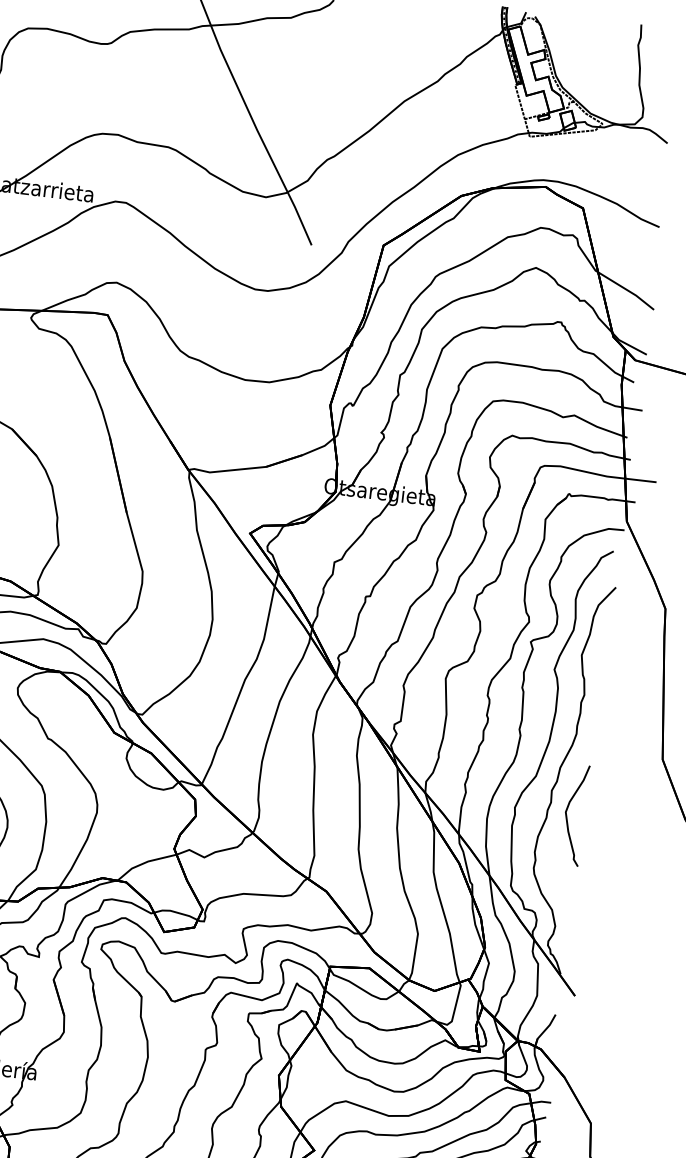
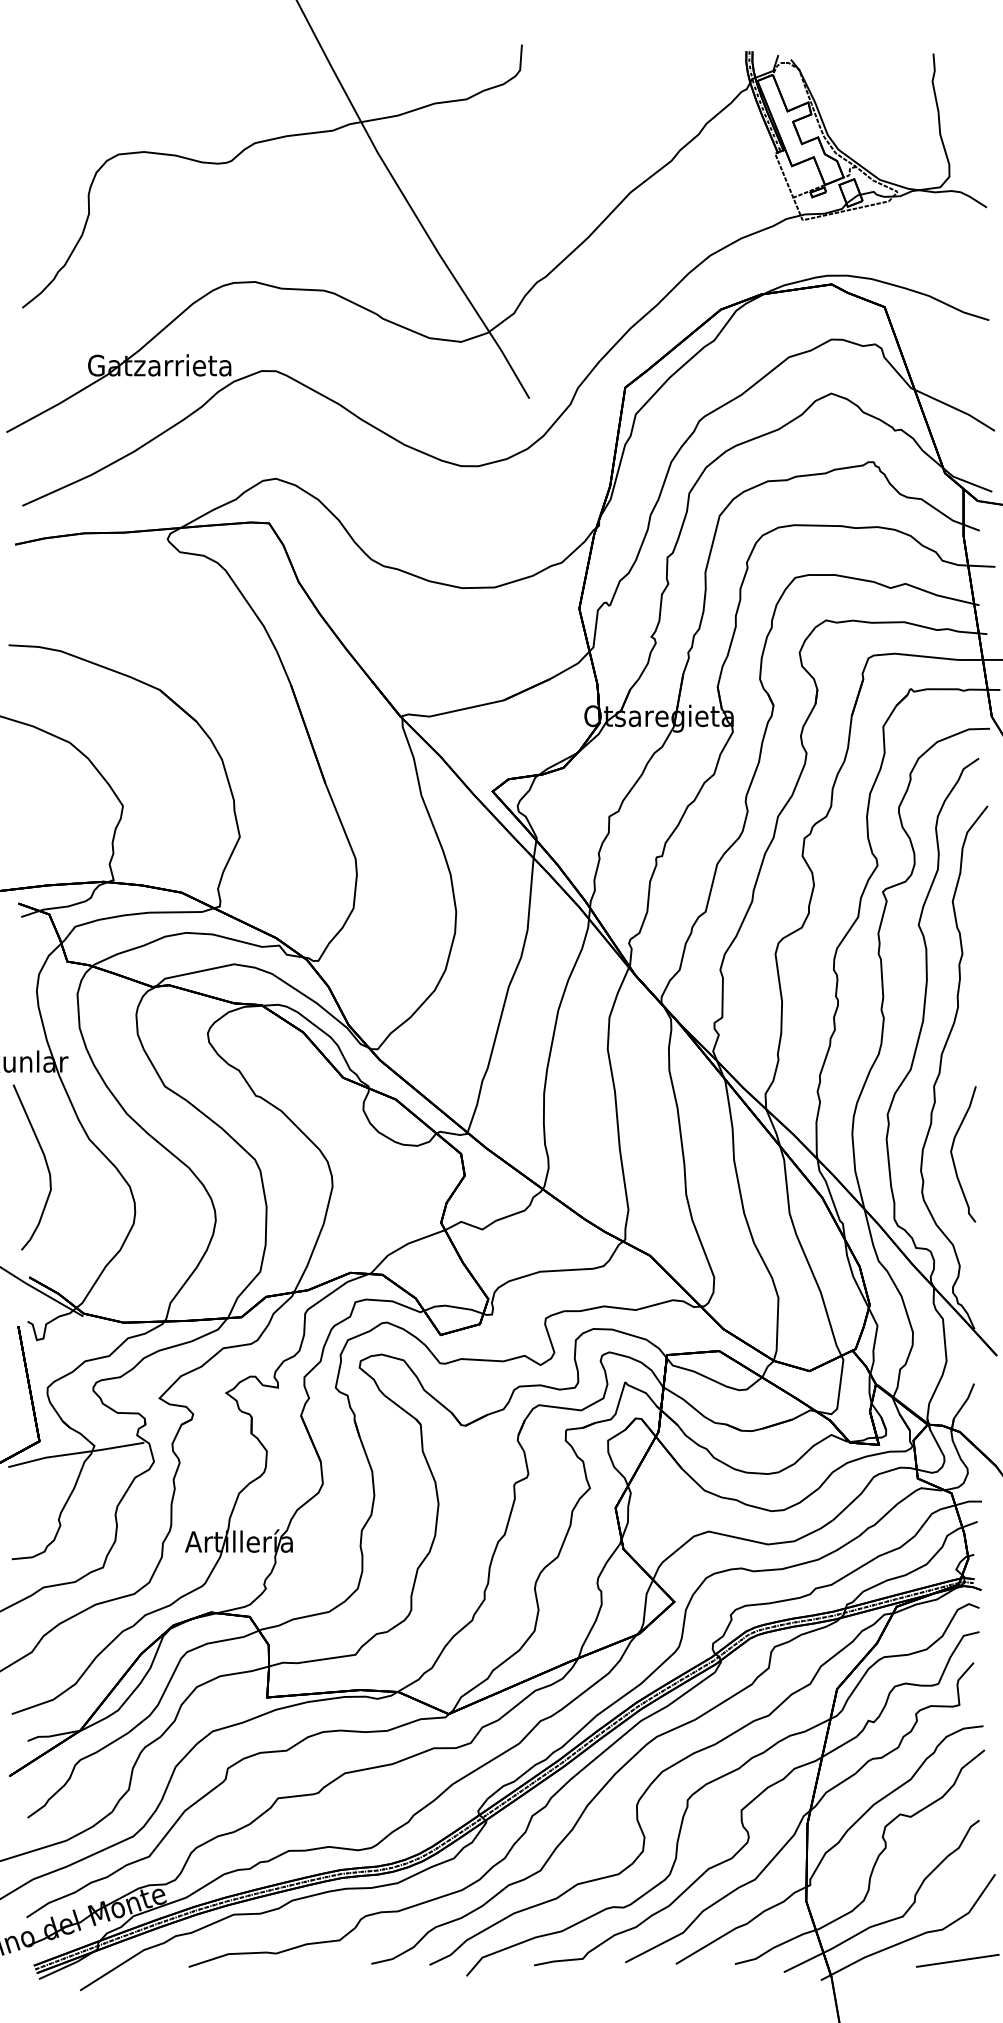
curve: (567, 815) -> (953, 1156), moved

